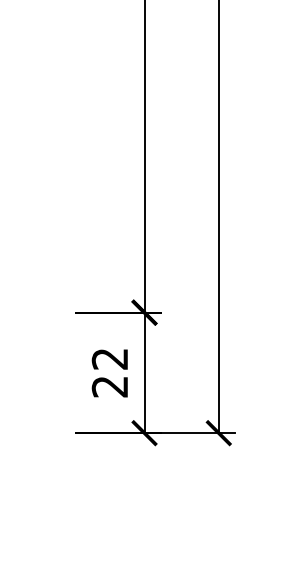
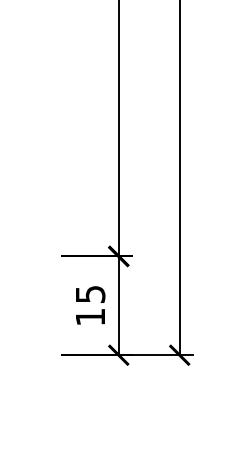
text: (109, 373) -> (90, 306), 22 -> 15

